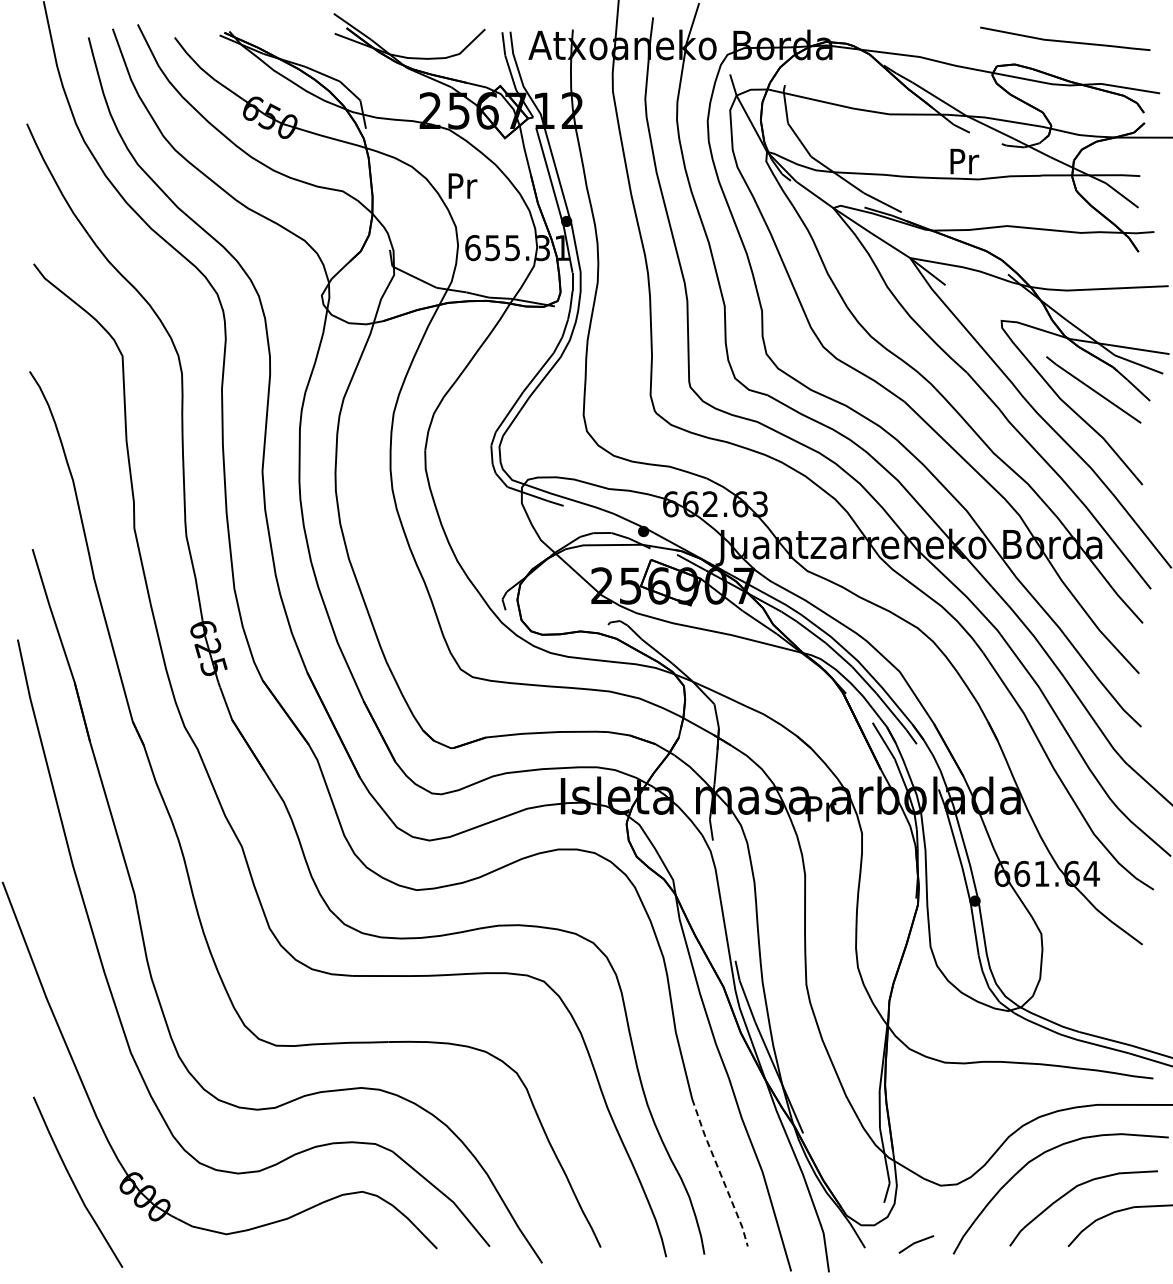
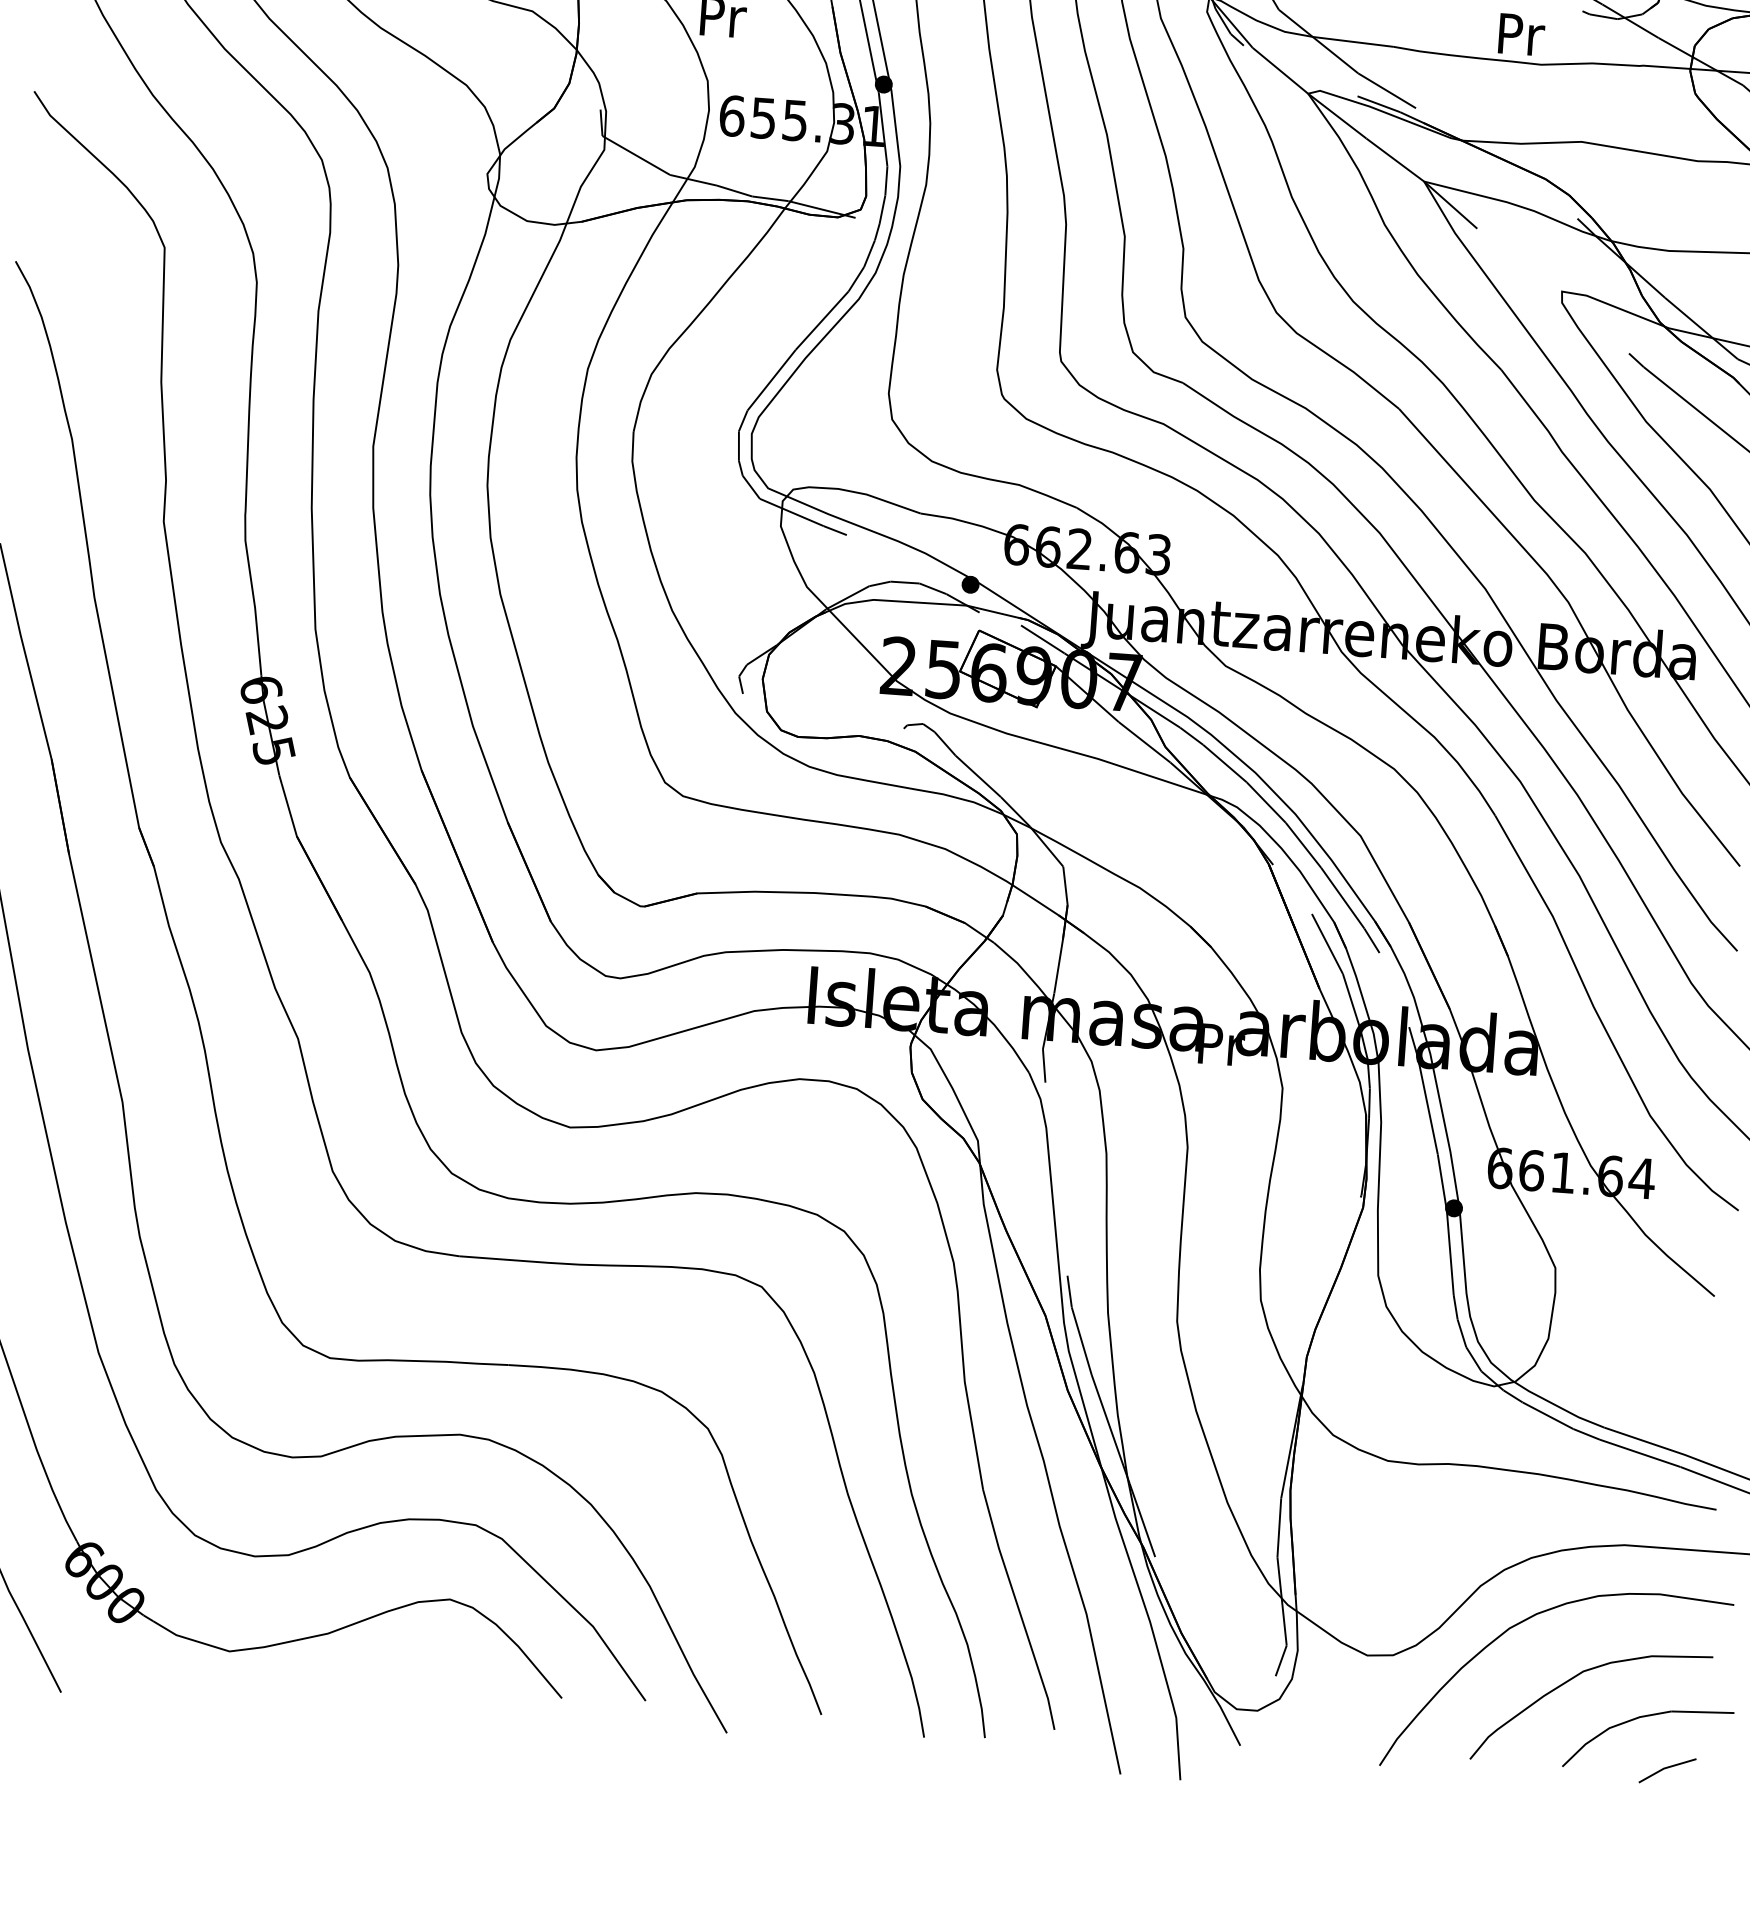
line: (720, 1172) -> (1019, 1609), dashed -> solid
line: (916, 1243) -> (1667, 1769), moved

